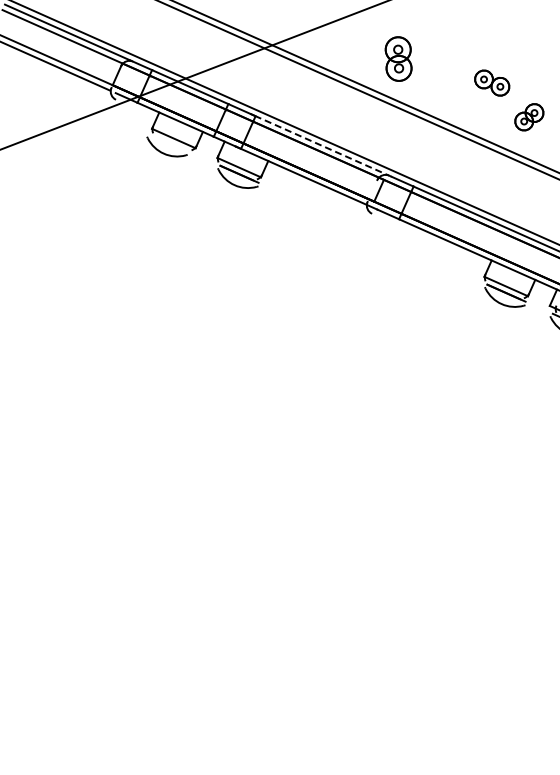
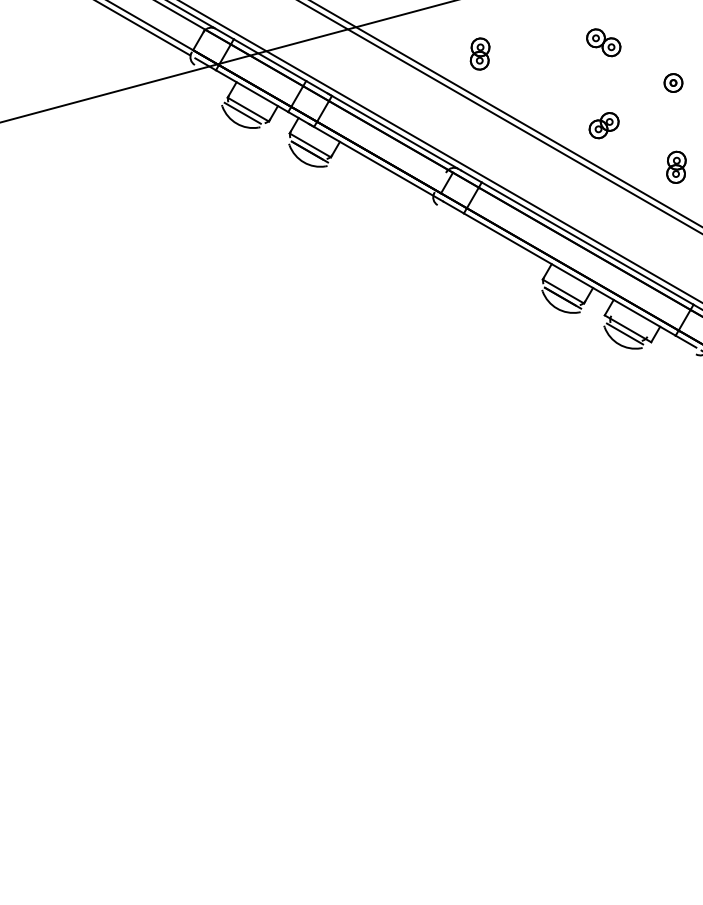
part: (397, 58) -> (479, 53), size x0.71
part: (491, 82) -> (603, 42), moved
line: (168, 142) -> (242, 112), added
line: (323, 146) -> (396, 133), dashed -> solid

